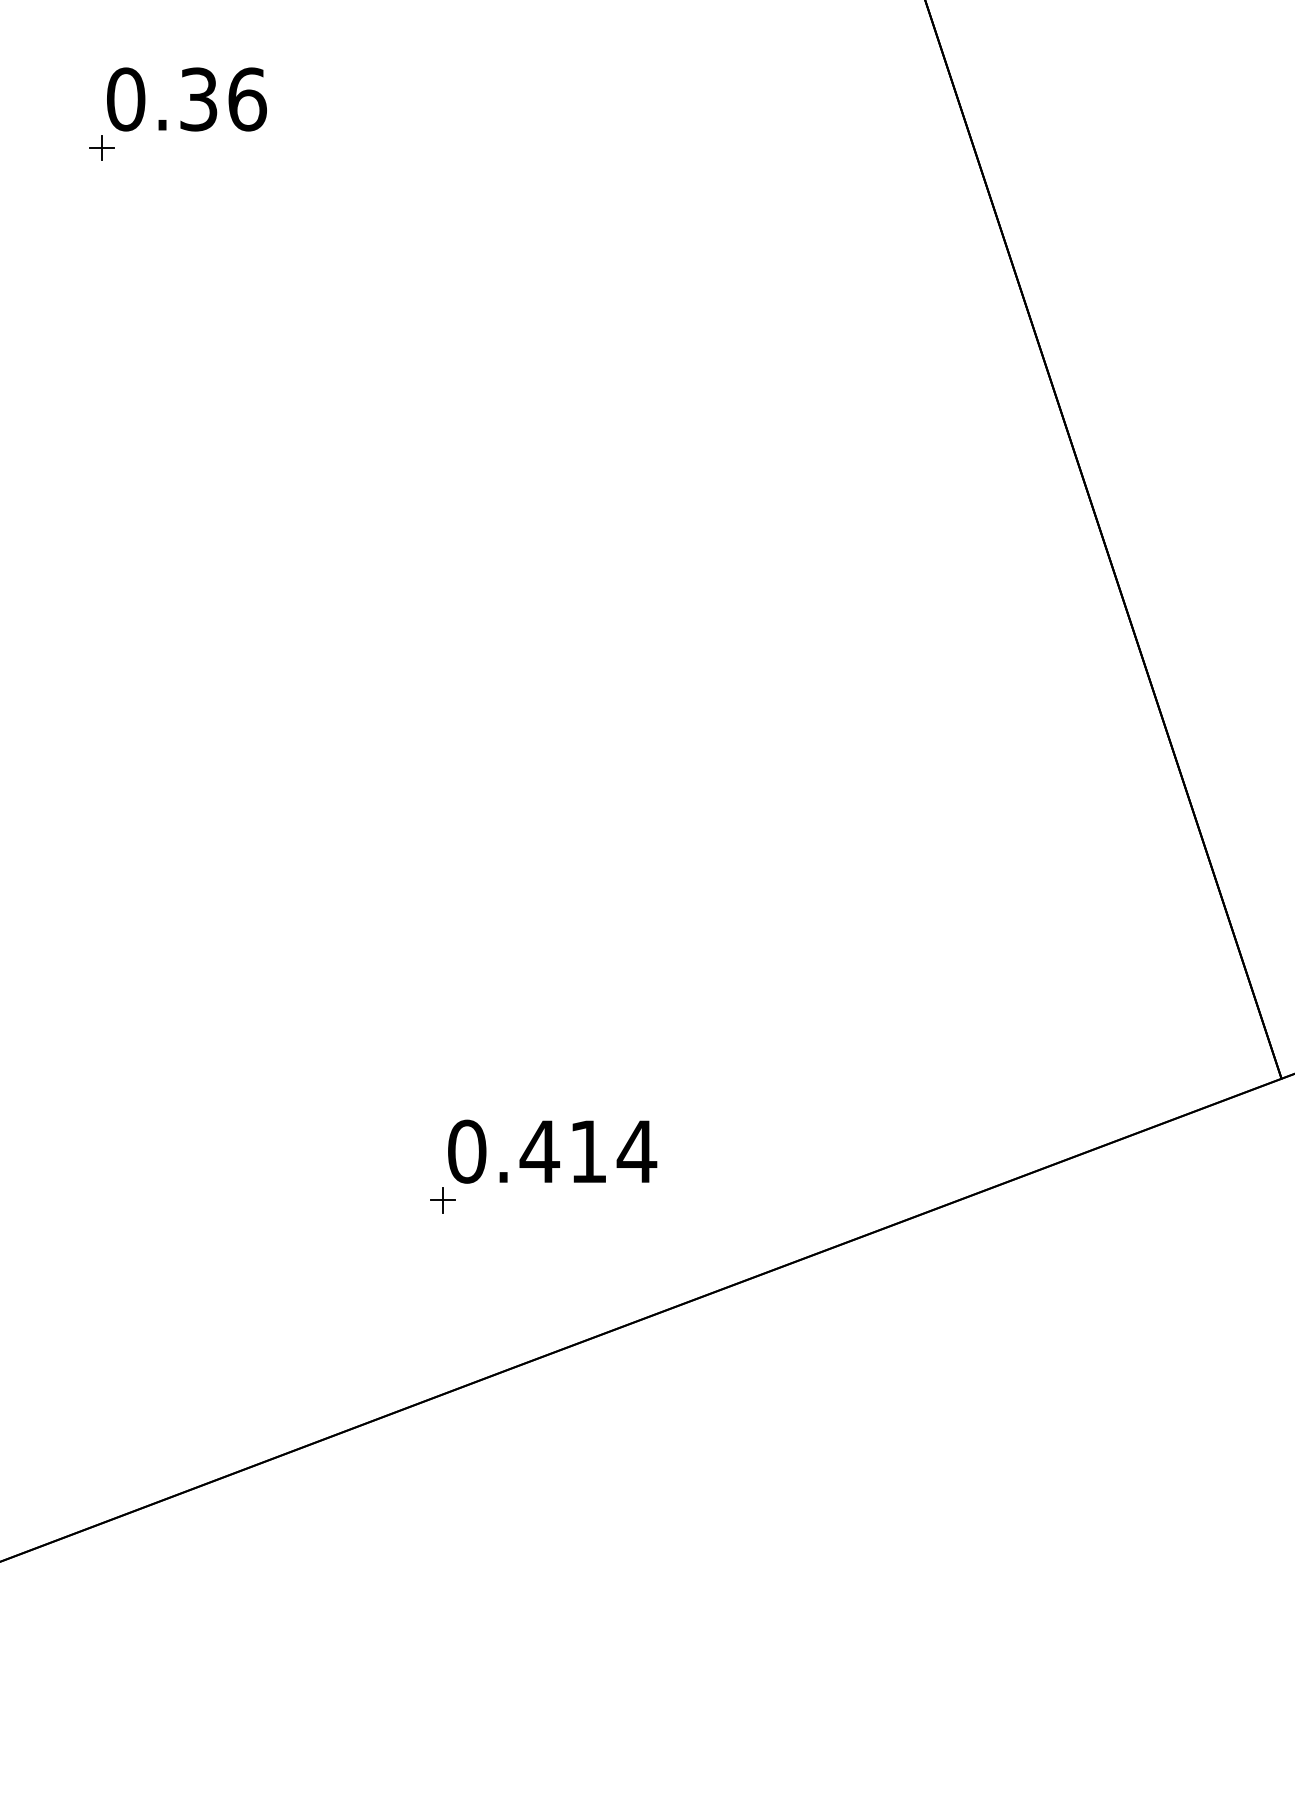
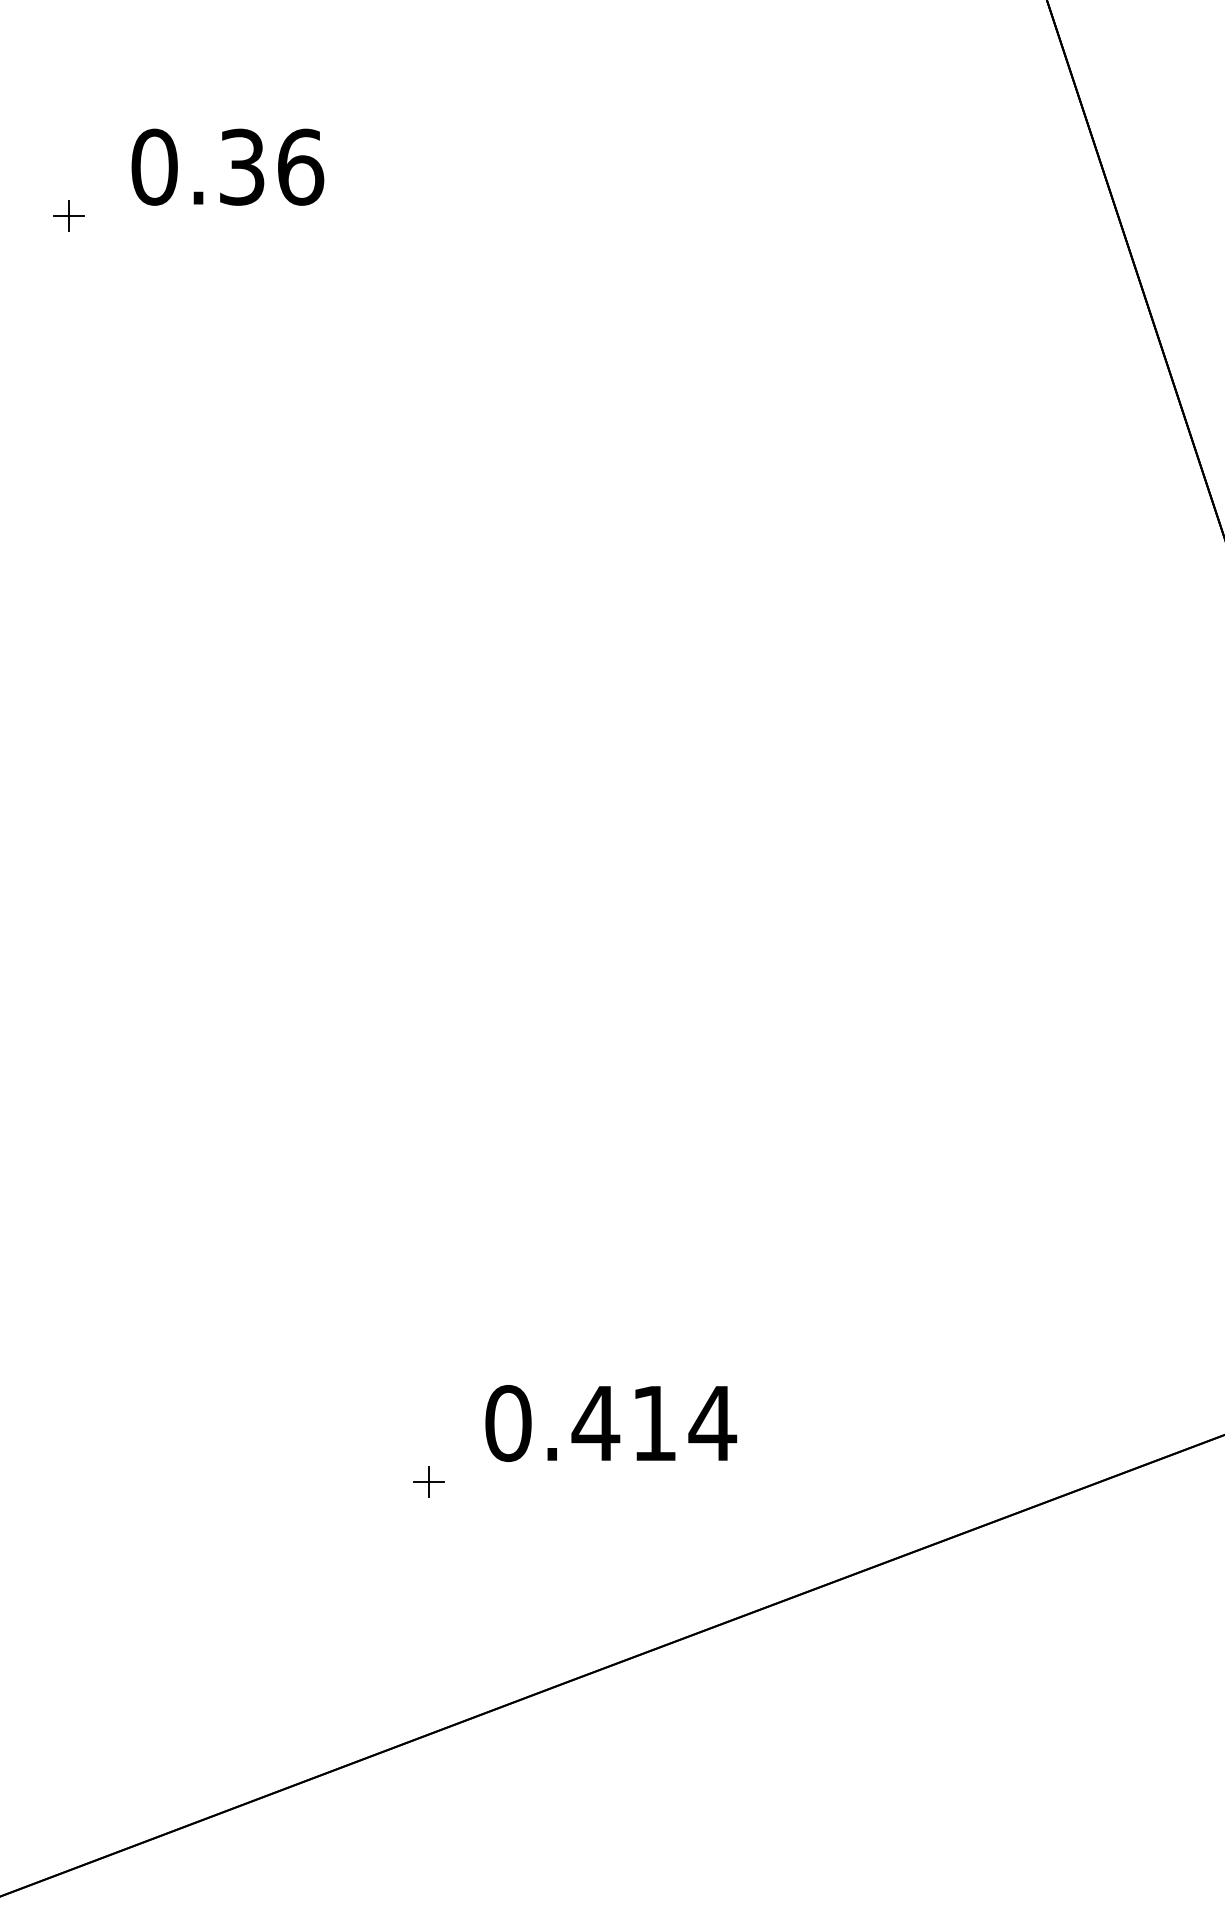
text: (186, 99) -> (227, 167), moved
part: (442, 1200) -> (428, 1482), moved

